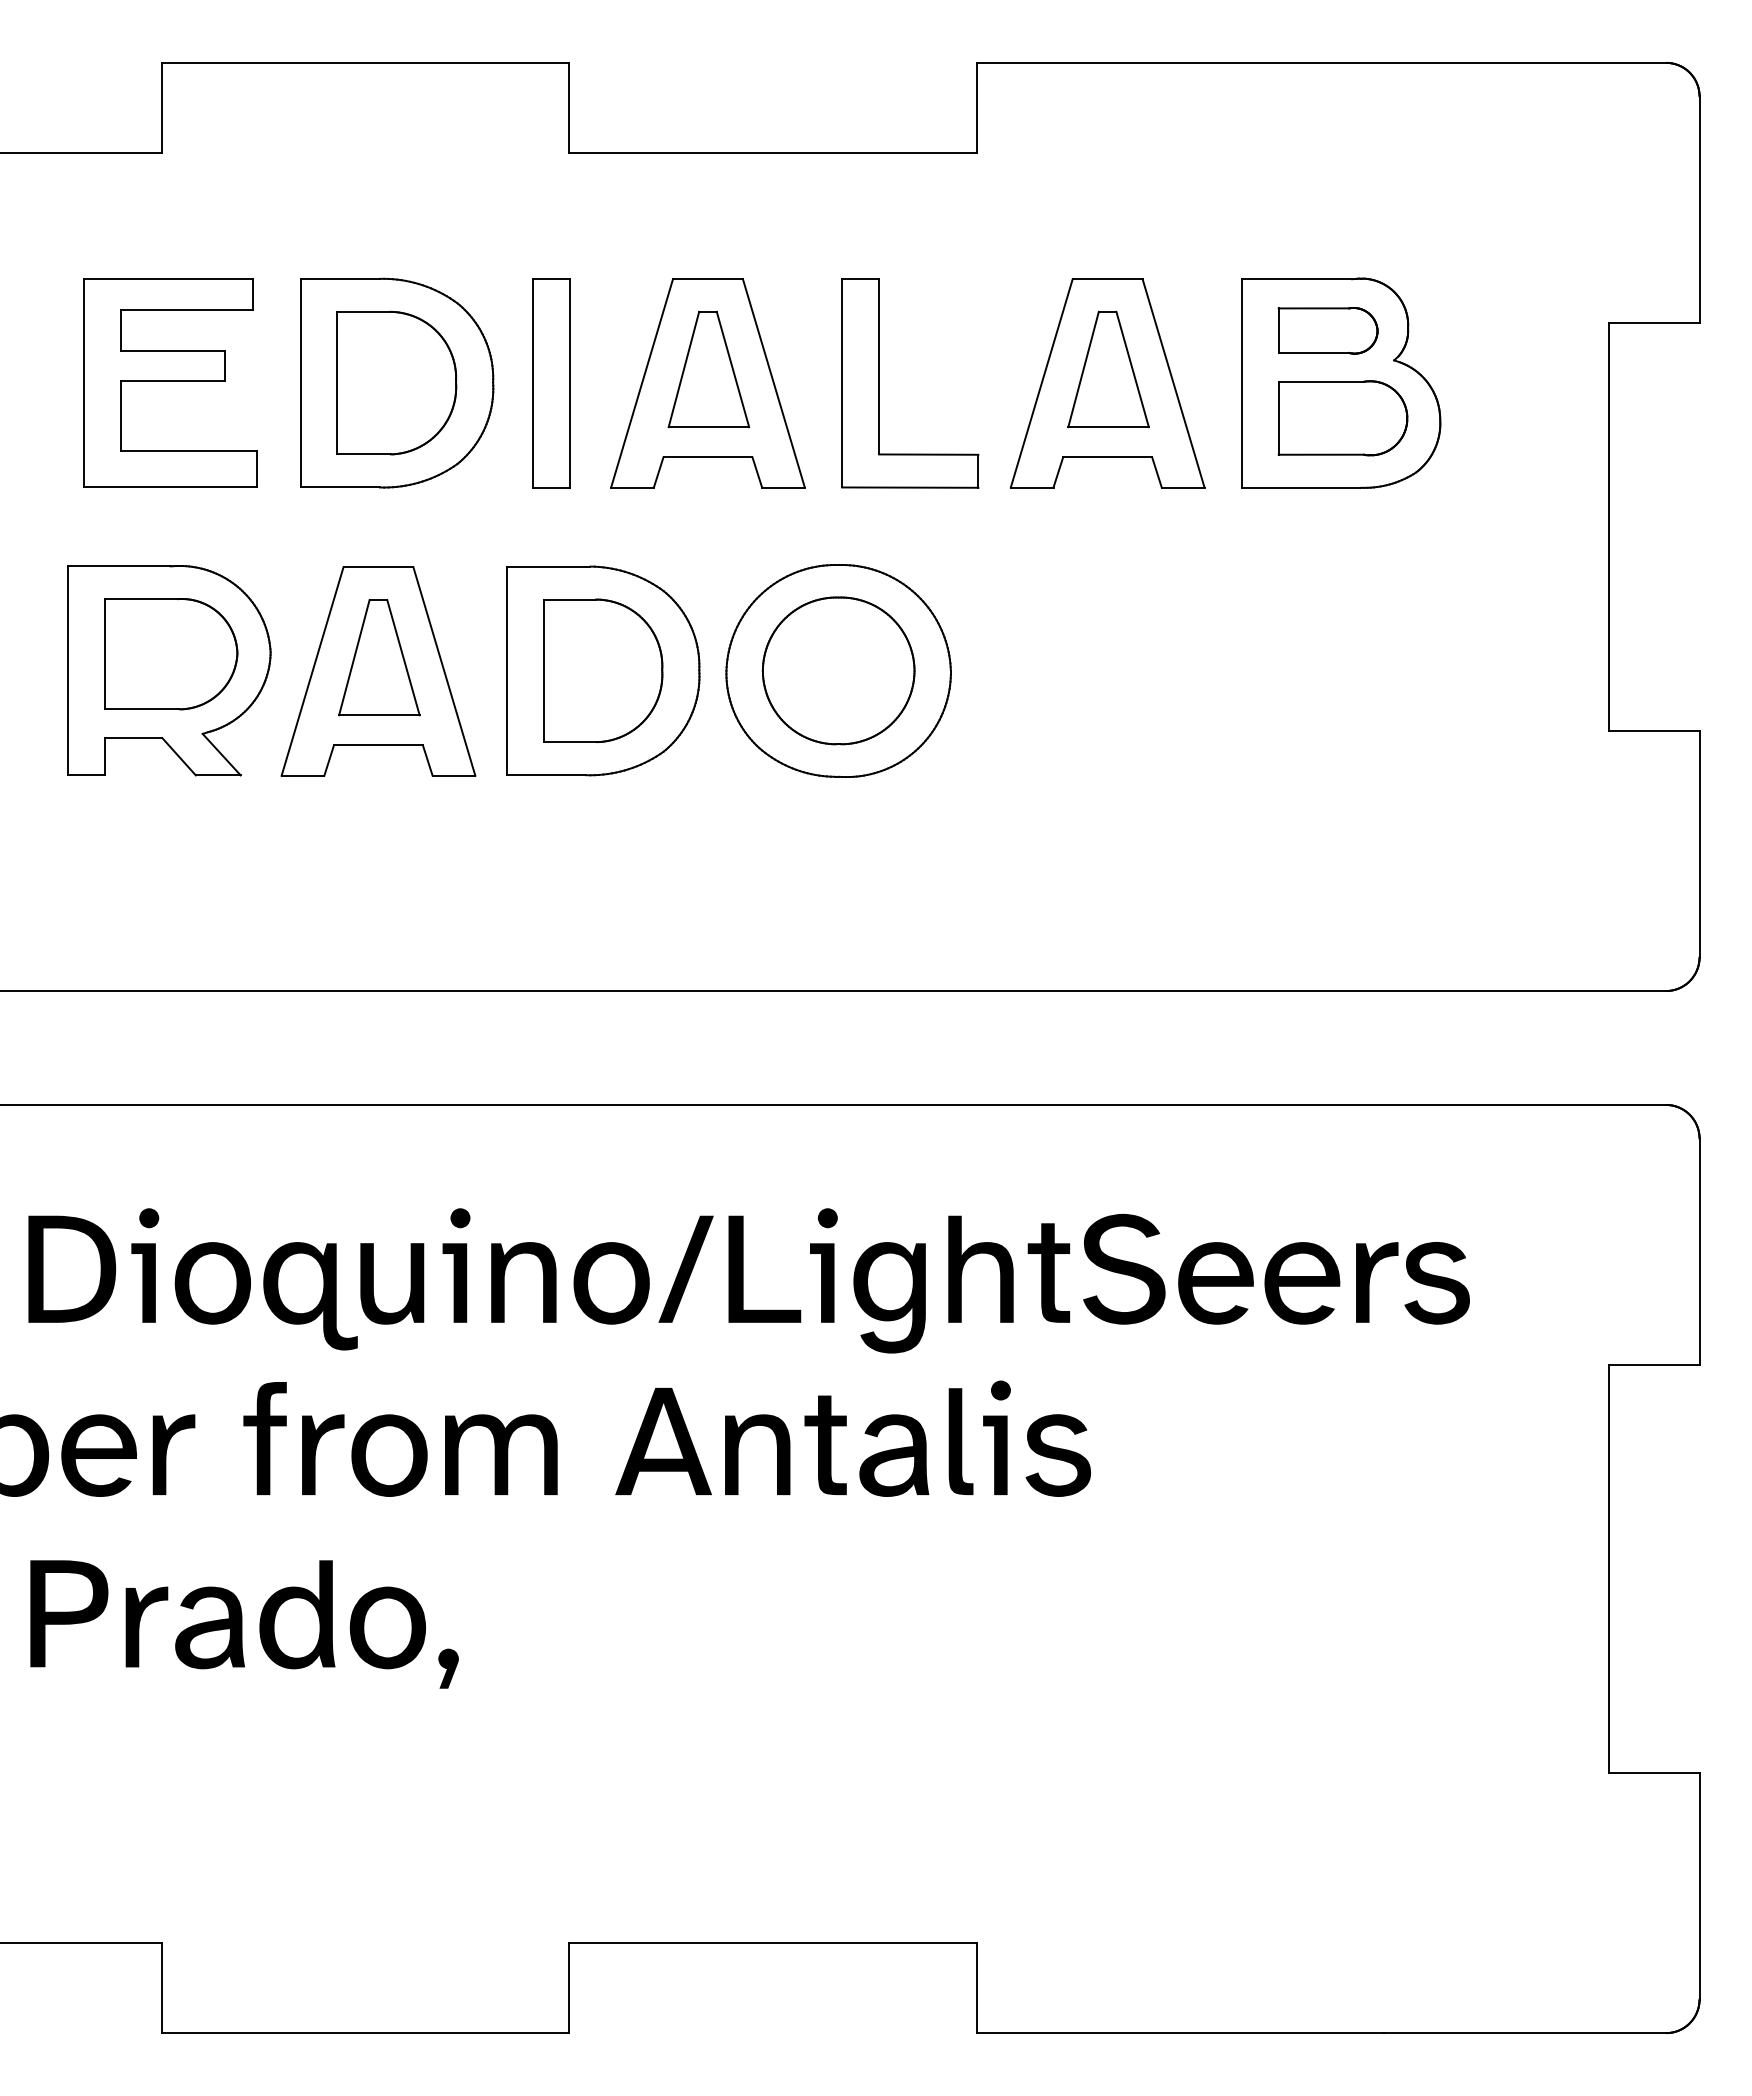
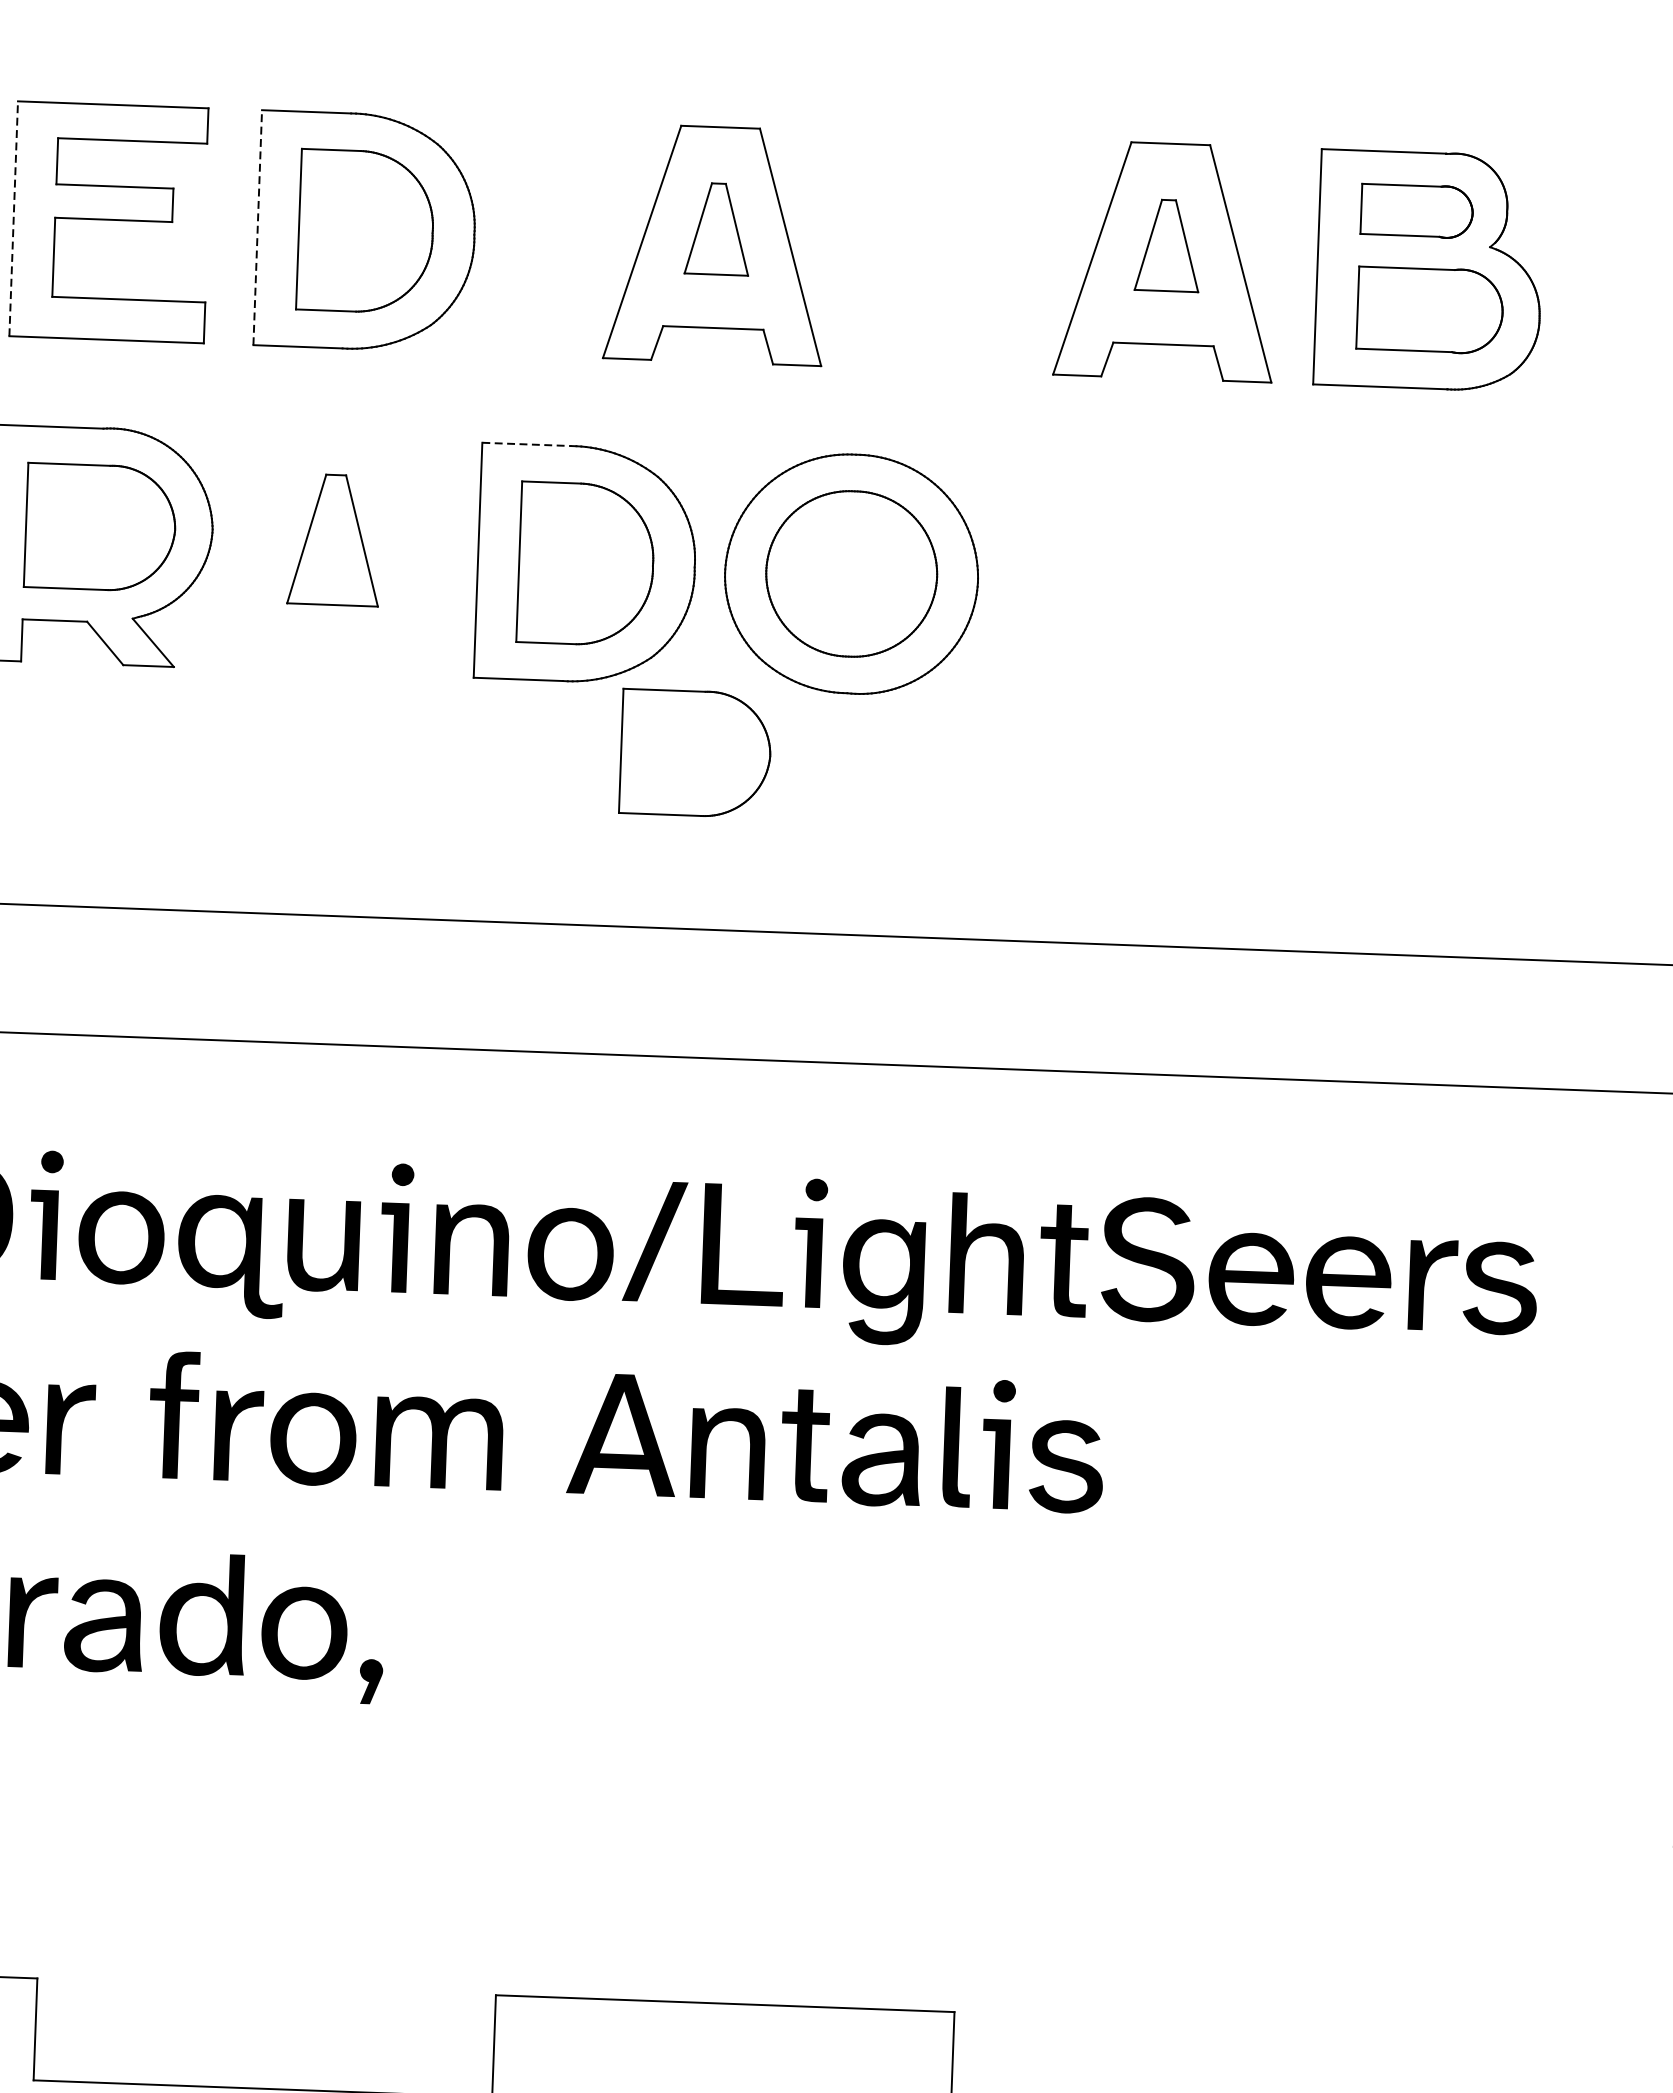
part: (708, 369) -> (717, 229), size x0.7
part: (1108, 369) -> (1168, 245), size x0.7
line: (84, 382) -> (14, 217), solid -> dashed
line: (300, 382) -> (257, 226), solid -> dashed
part: (551, 383) -> (540, 238), removed
part: (879, 383) -> (909, 251), removed
line: (546, 566) -> (526, 444), solid -> dashed
part: (378, 671) -> (333, 555), removed
part: (706, 835) -> (696, 753), added

